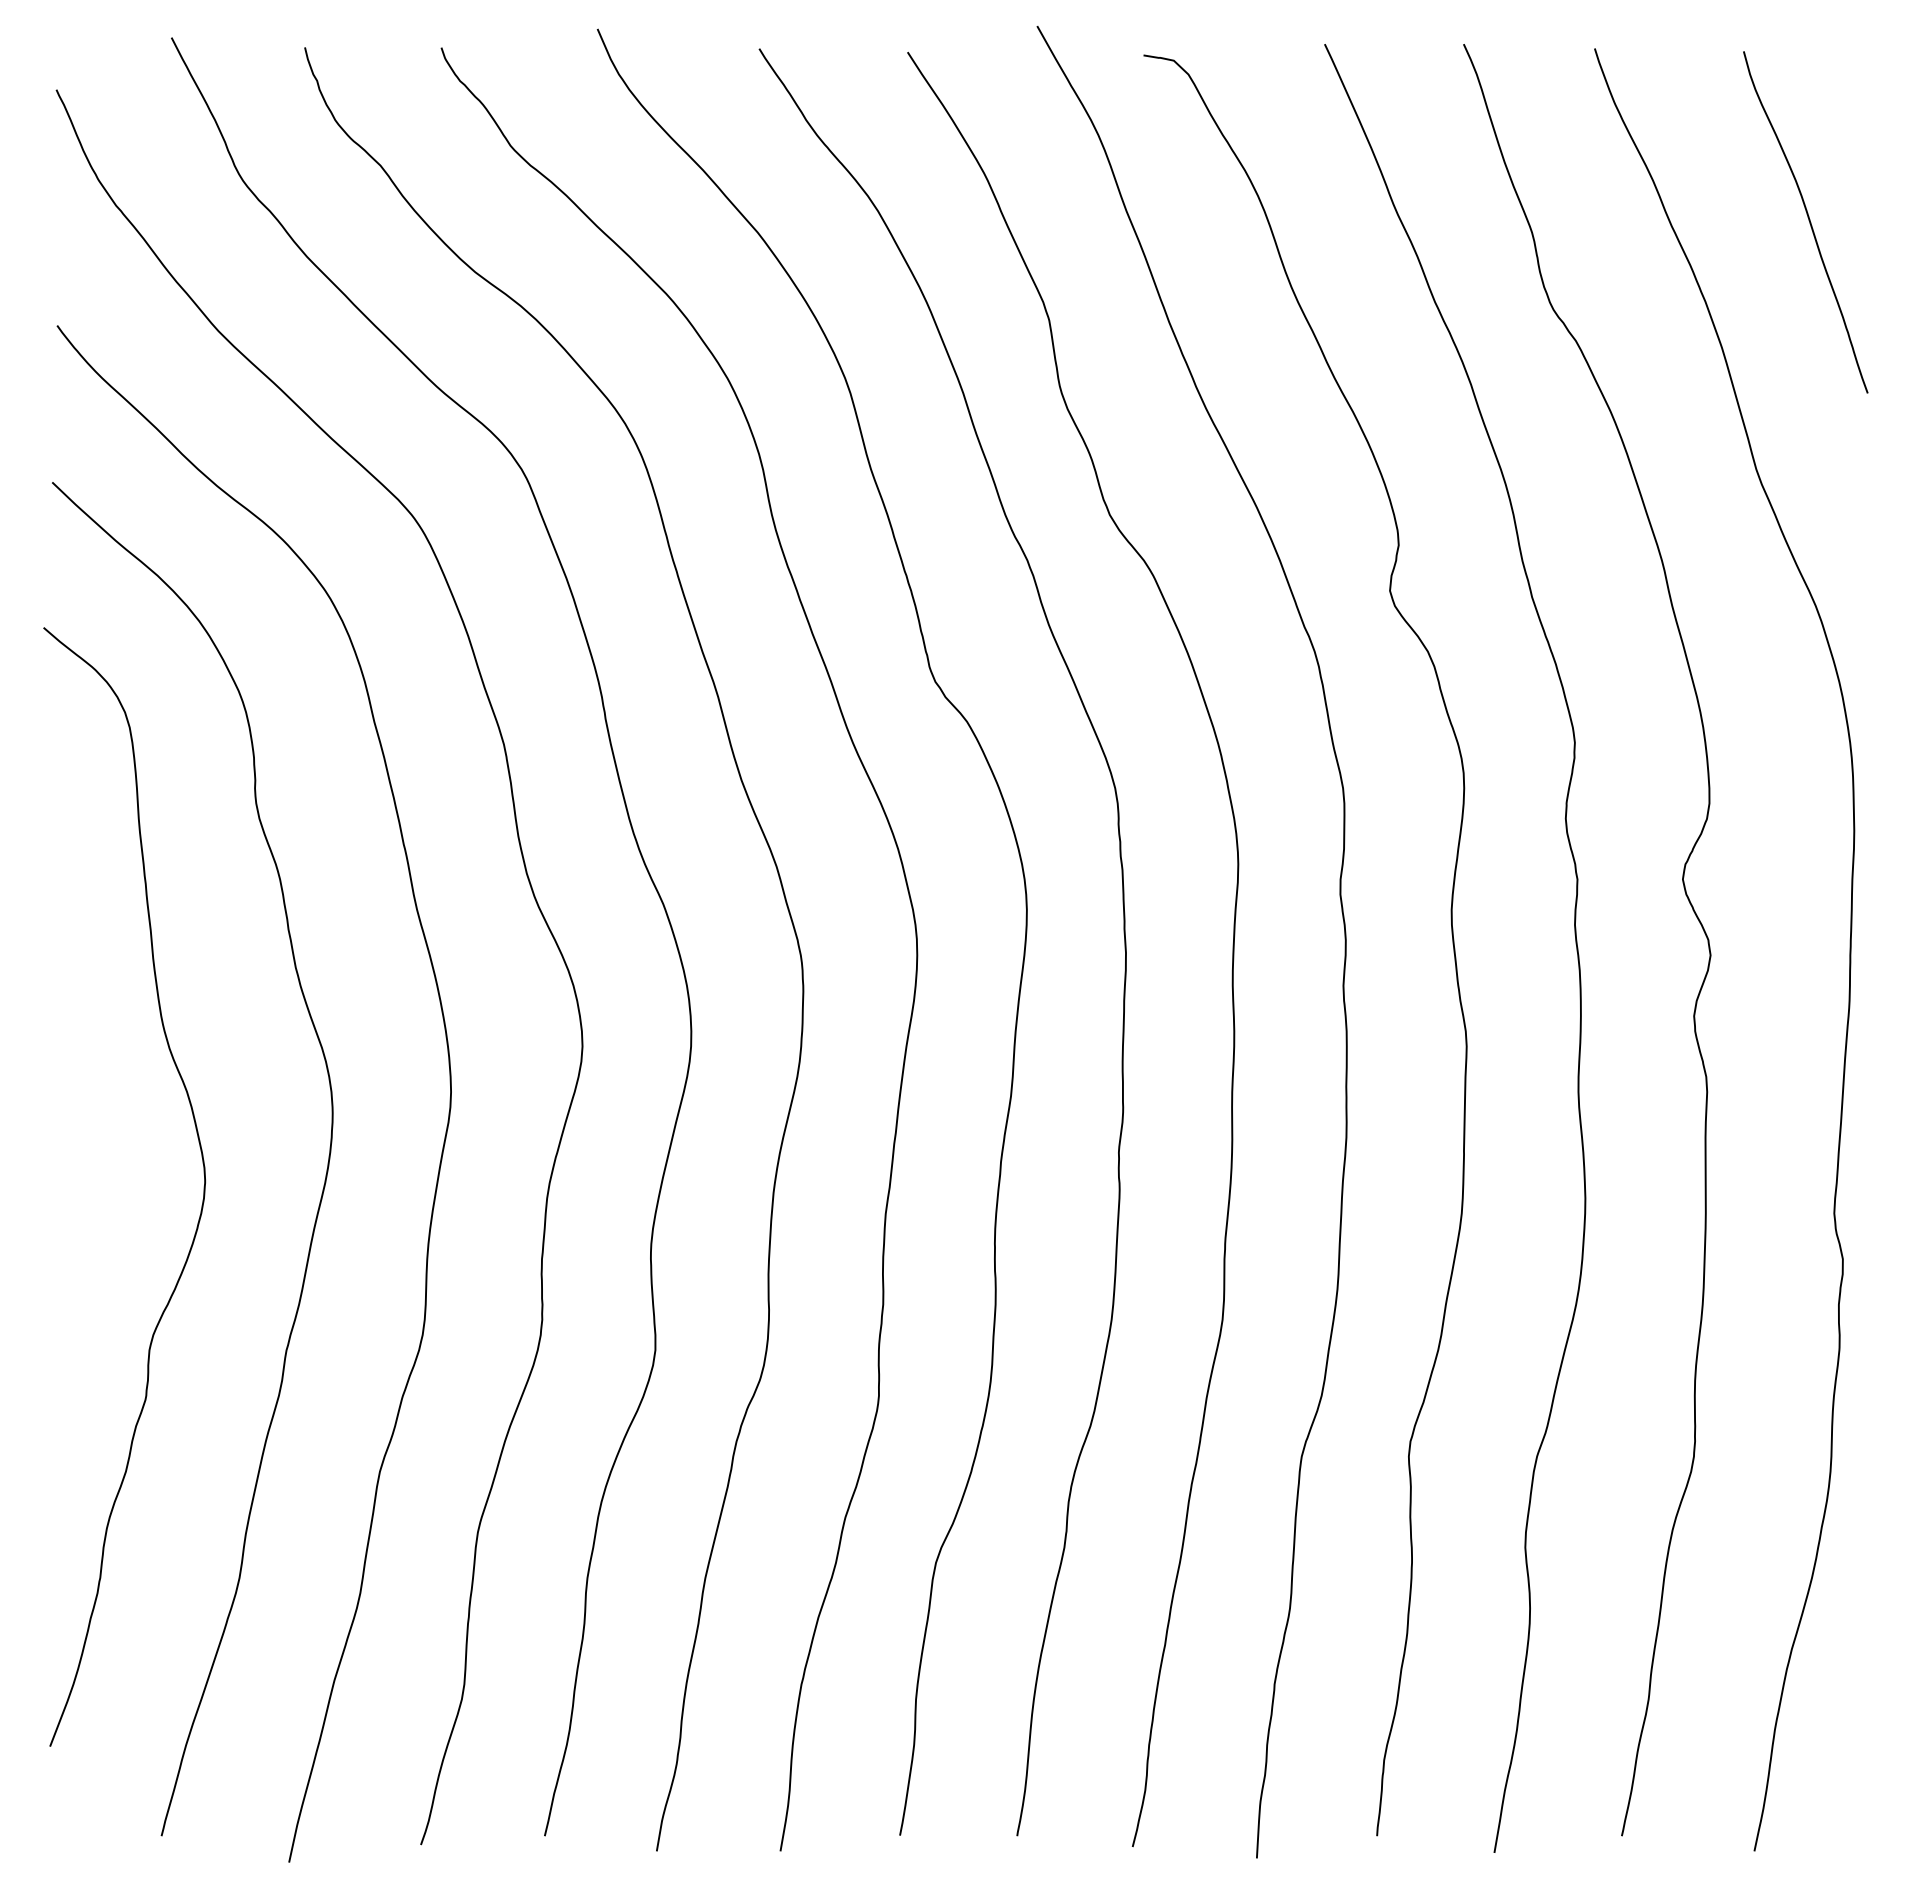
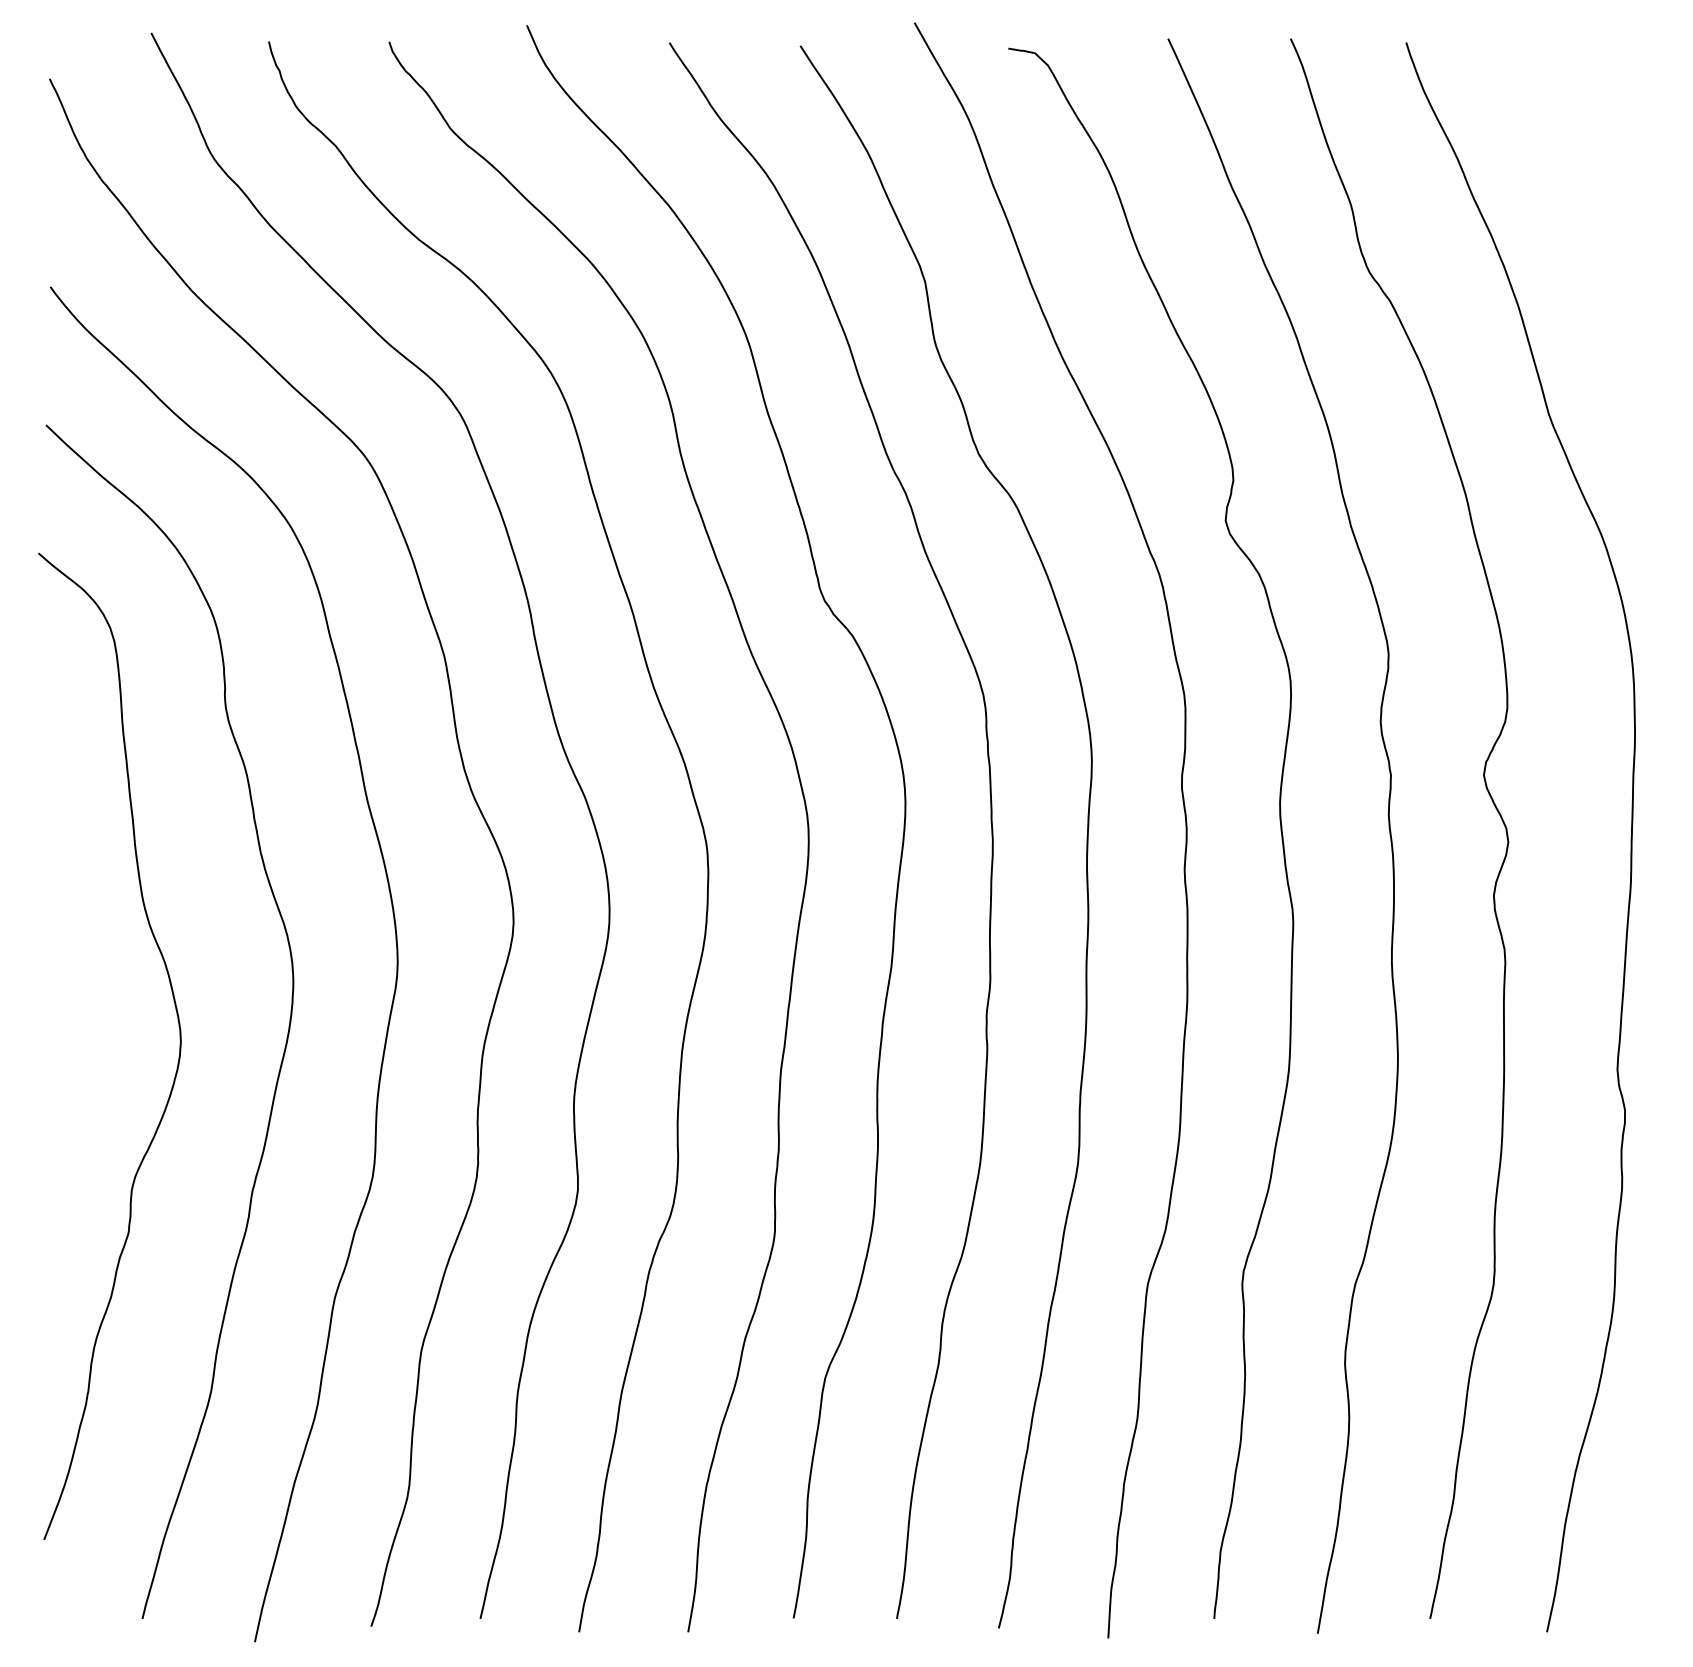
curve: (1808, 220) -> (1594, 194), removed

